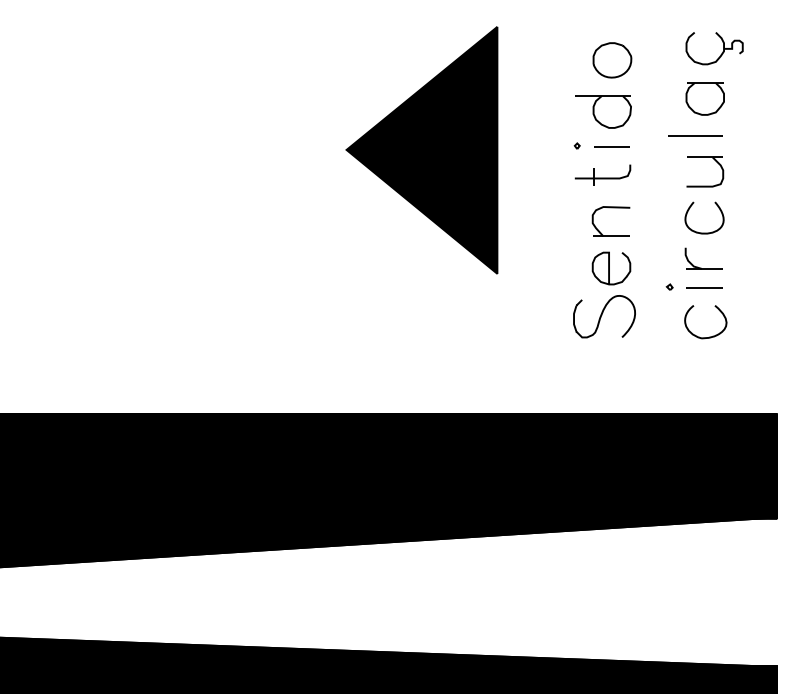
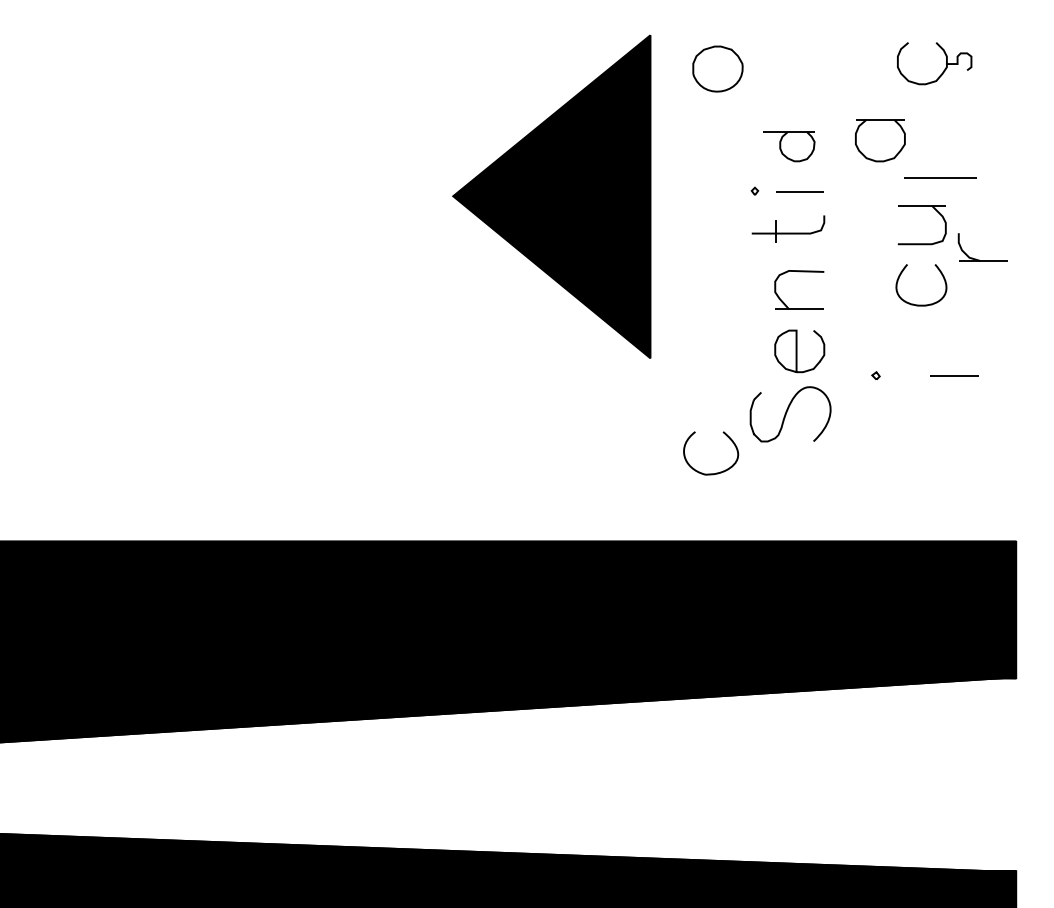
part: (612, 59) -> (717, 68), moved
part: (705, 98) -> (880, 140), moved
part: (603, 111) -> (789, 146), size x0.7
line: (695, 135) -> (940, 177), moved
part: (701, 267) -> (979, 259), moved
line: (704, 286) -> (954, 375), moved
curve: (709, 336) -> (716, 472), moved

